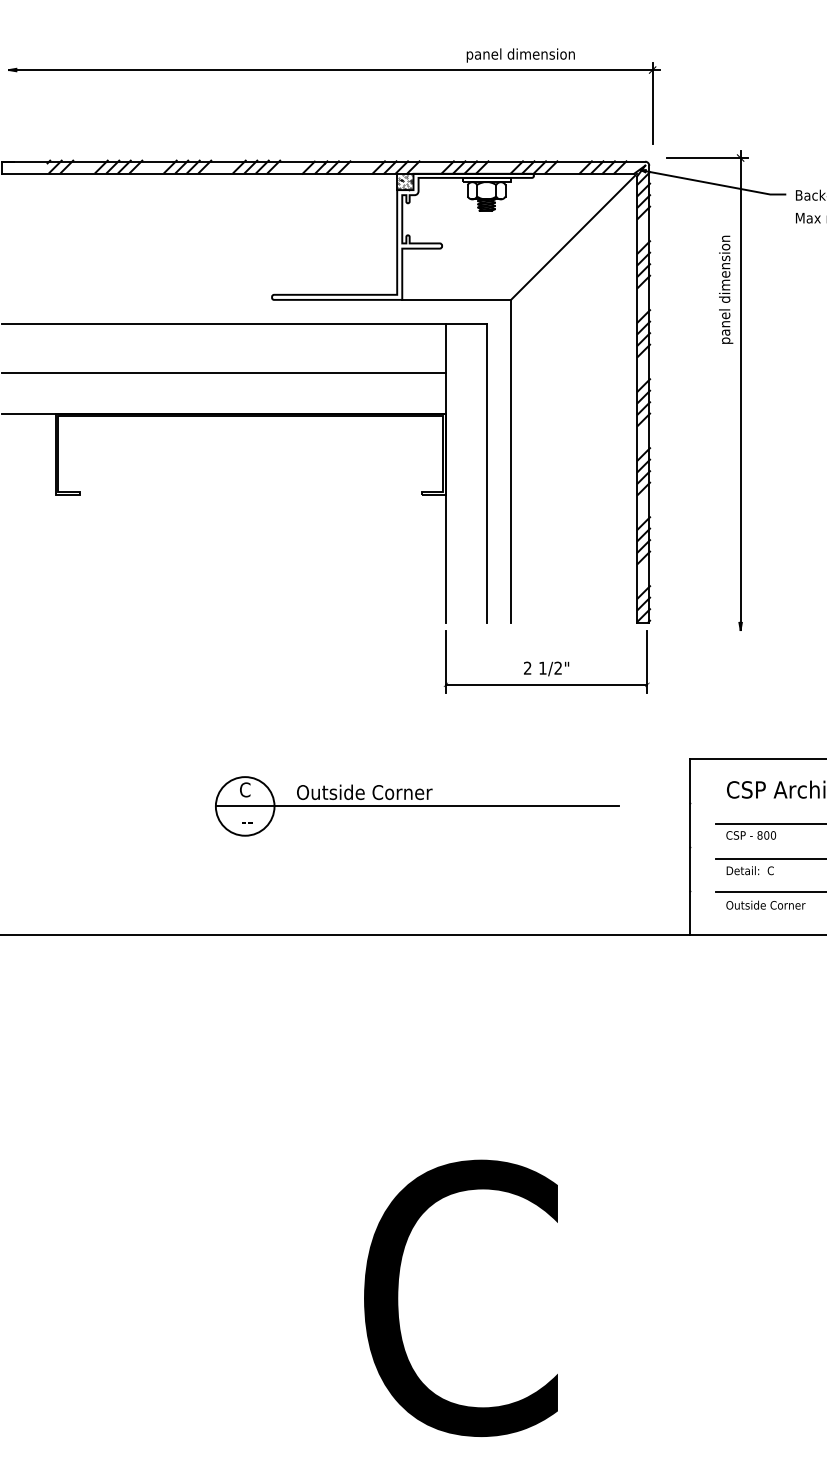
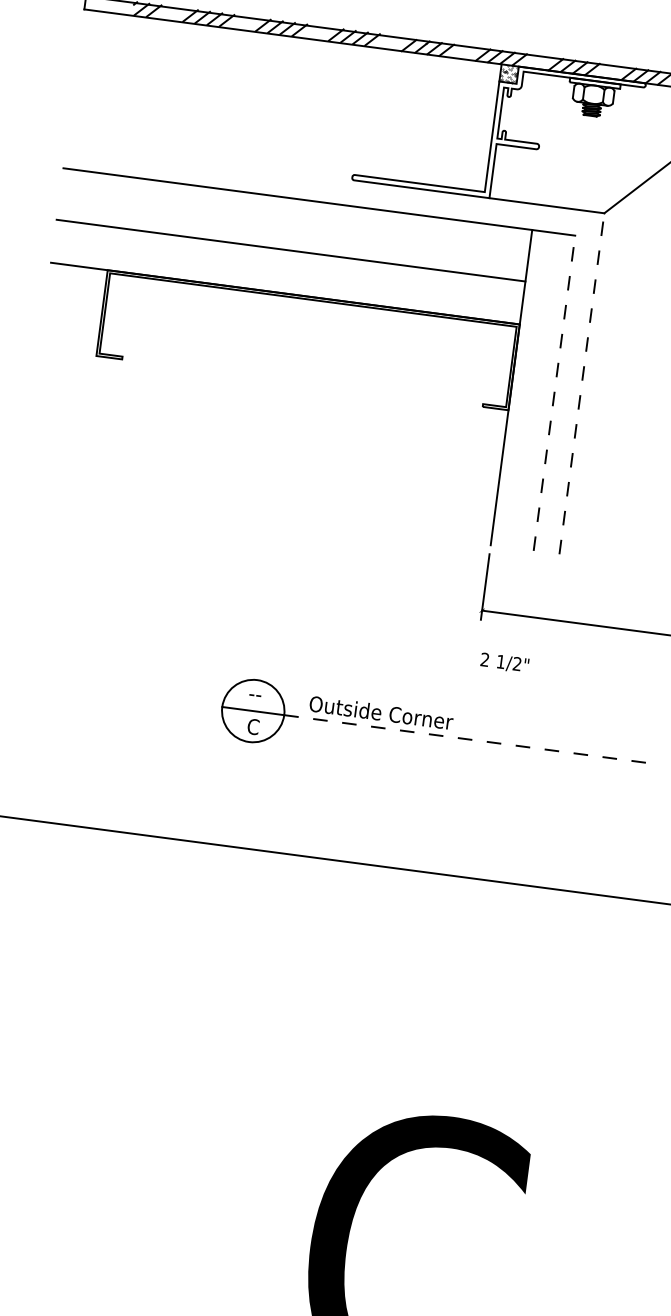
line: (511, 461) -> (582, 383), solid -> dashed
line: (486, 473) -> (554, 393), solid -> dashed
text: (546, 668) -> (504, 662), moved
text: (245, 789) -> (255, 693), C -> --
line: (446, 806) -> (465, 739), solid -> dashed
text: (247, 820) -> (253, 726), -- -> C

